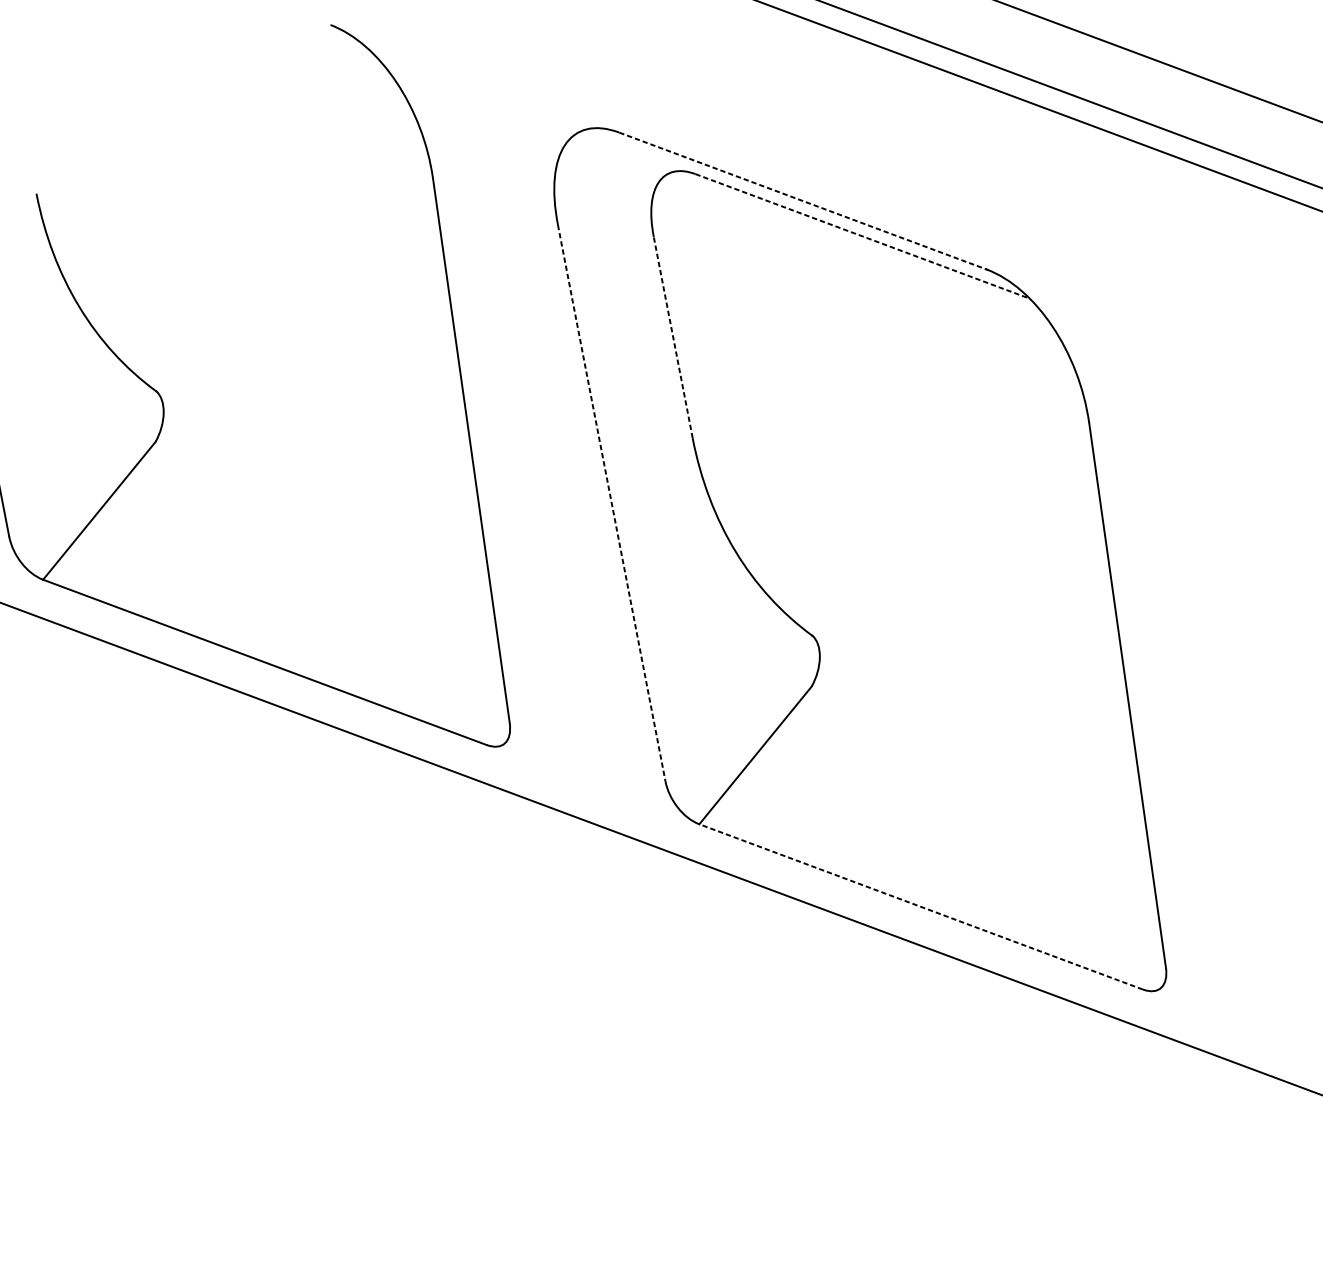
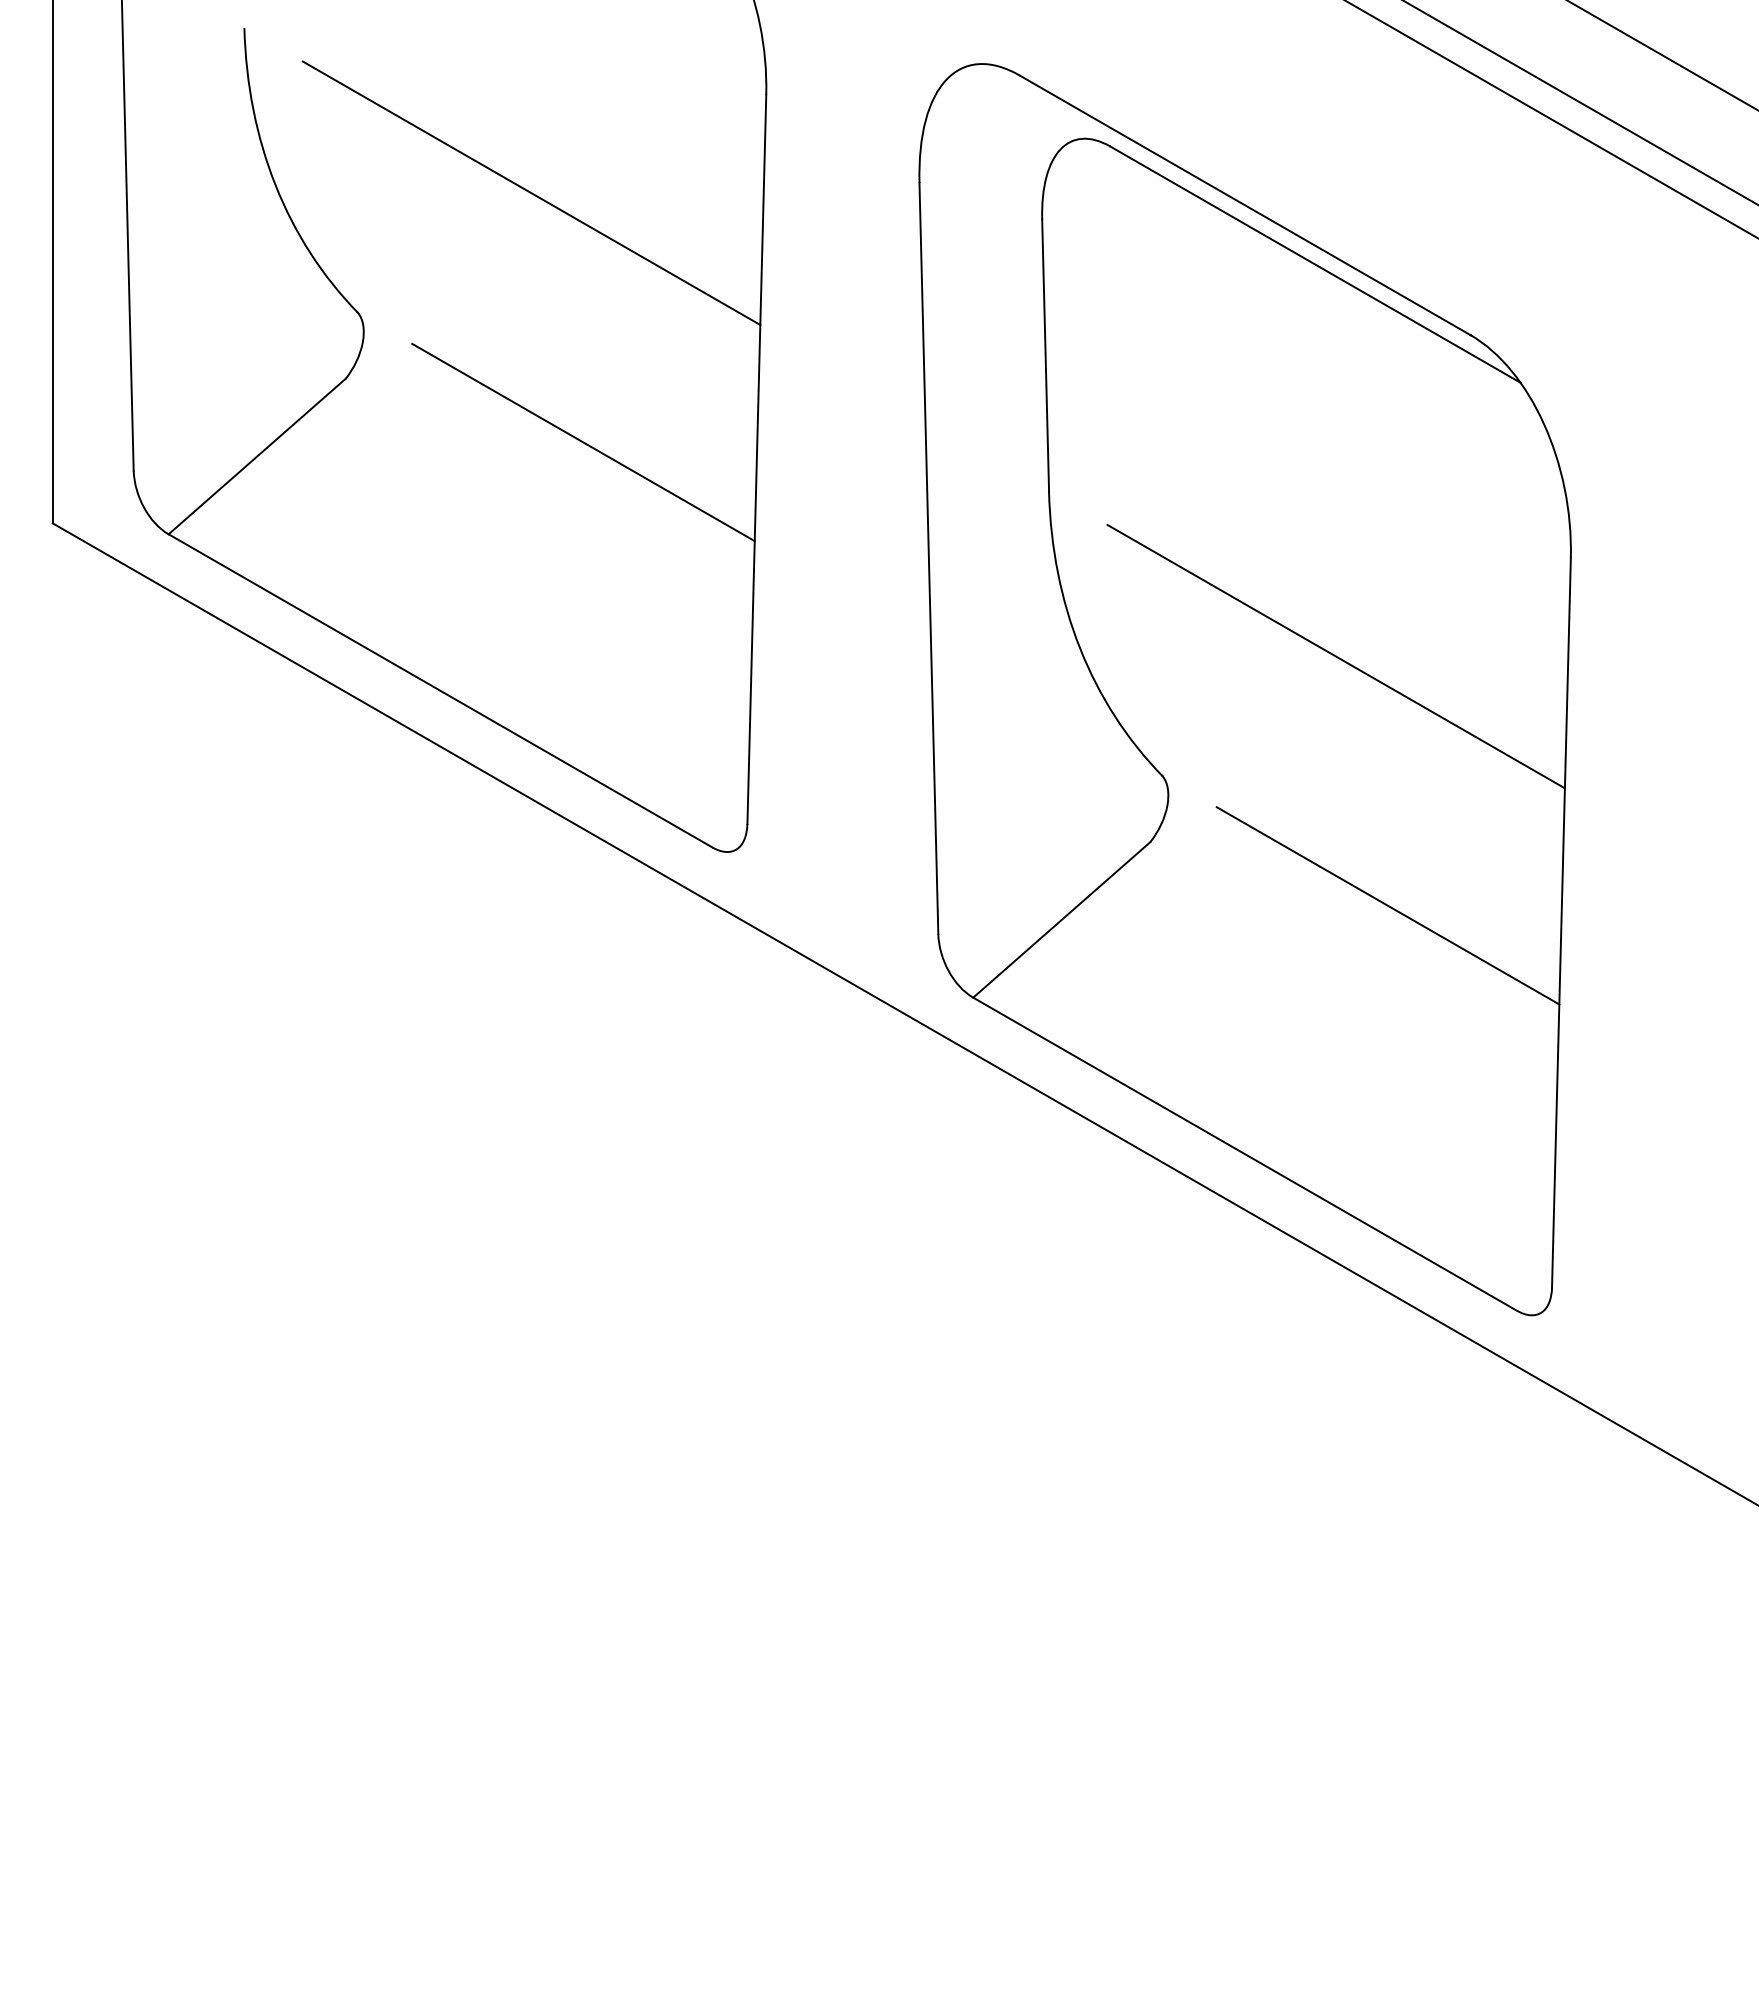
line: (803, 201) -> (1245, 205), dashed -> solid
line: (862, 236) -> (1315, 264), dashed -> solid
line: (270, 280) -> (531, 192), added
line: (673, 337) -> (1045, 355), dashed -> solid
line: (340, 459) -> (583, 442), added
line: (611, 503) -> (928, 558), dashed -> solid
line: (926, 525) -> (1335, 656), added
line: (996, 704) -> (1387, 905), added
line: (921, 907) -> (1245, 1154), dashed -> solid

